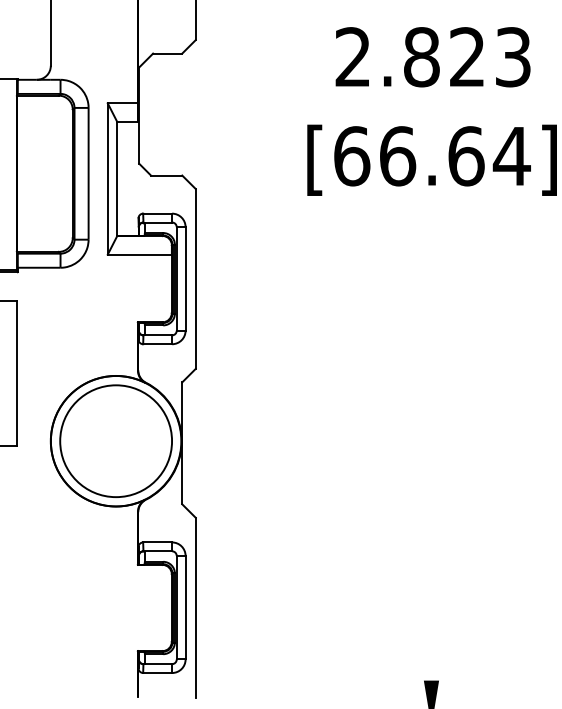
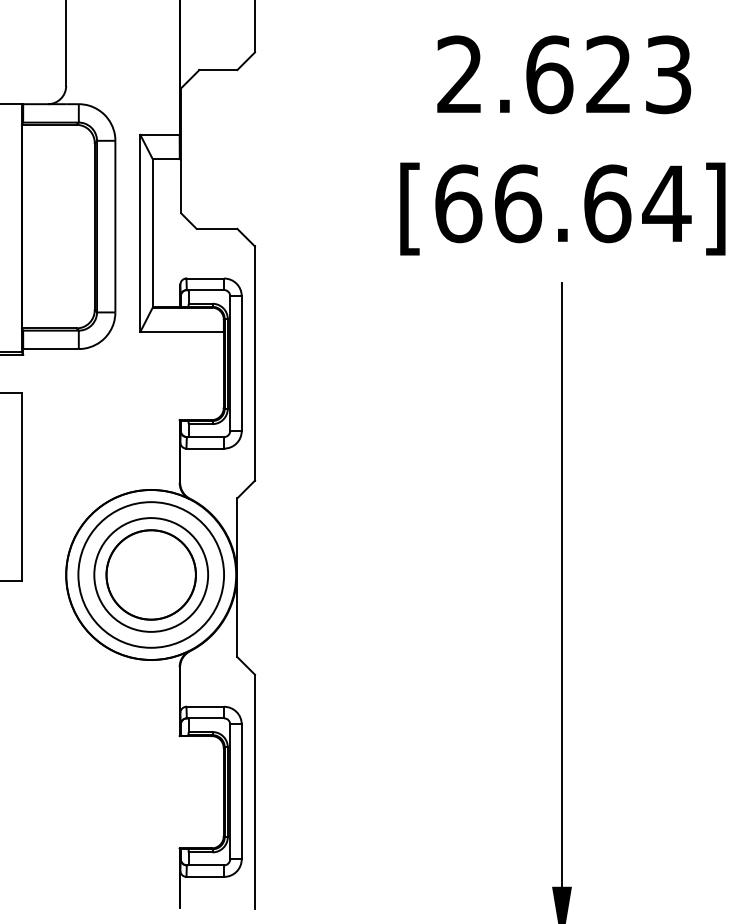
text: (422, 57) -> (550, 75), 2.823 -> 2.623
part: (115, 440) -> (150, 574), added
line: (431, 448) -> (562, 584), added

